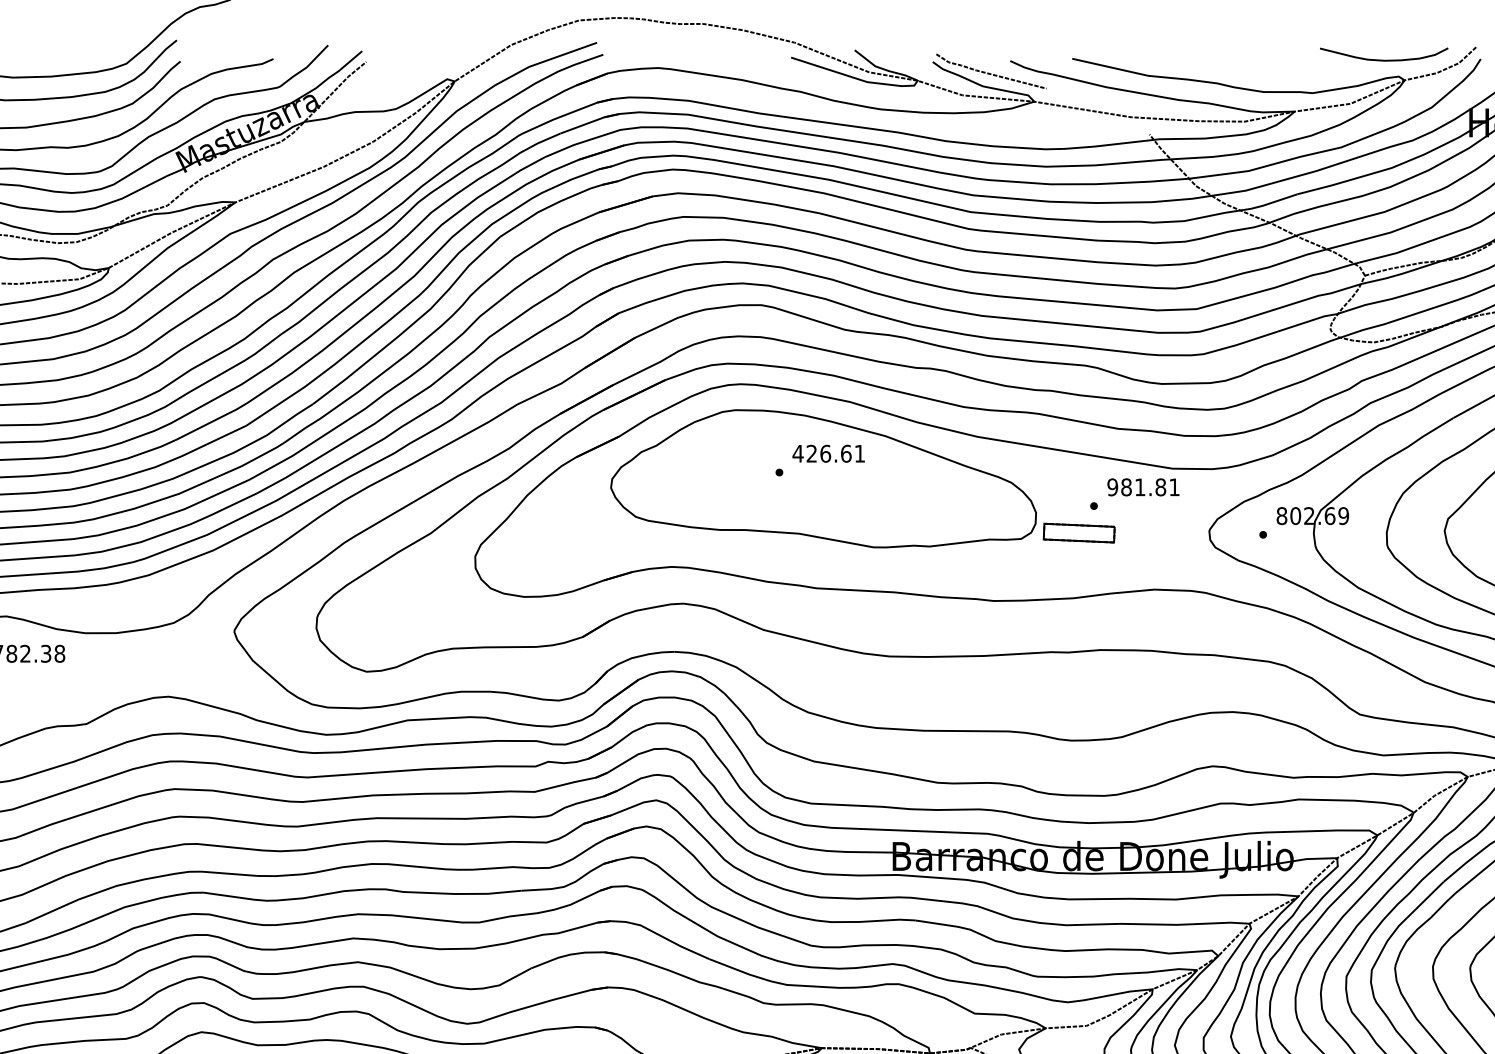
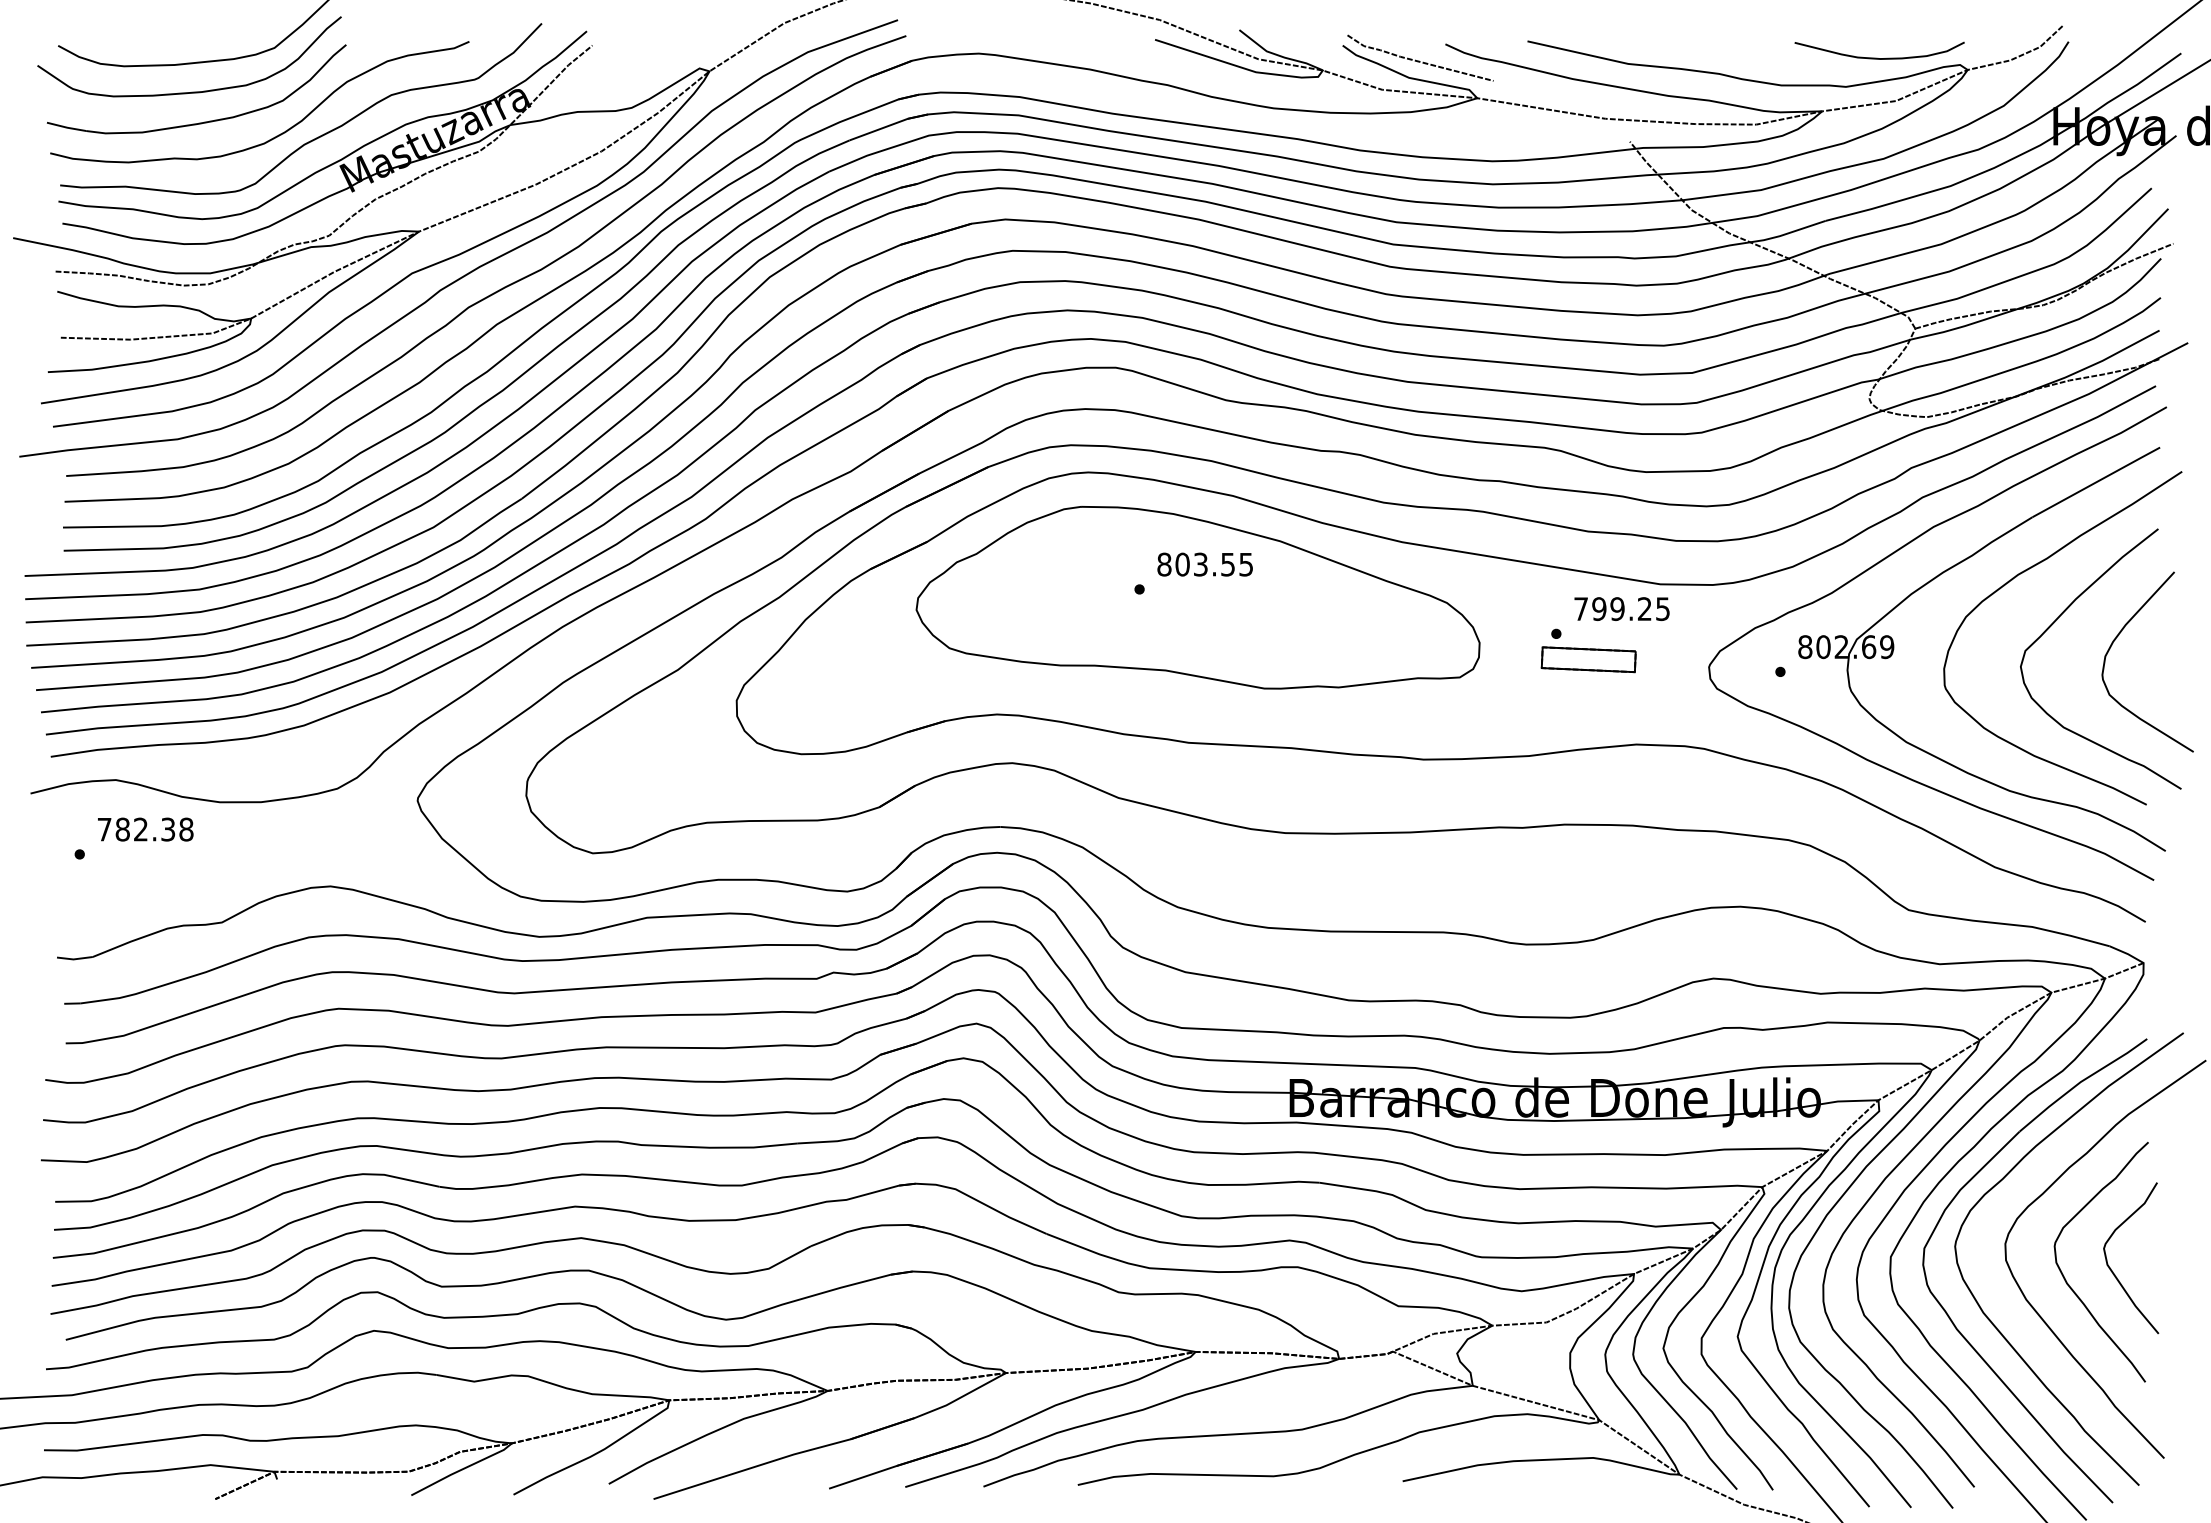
curve: (1382, 59) -> (1877, 57), moved
text: (828, 453) -> (1204, 564), 426.61 -> 803.55
text: (1143, 487) -> (1621, 609), 981.81 -> 799.25
part: (1079, 532) -> (1588, 659), moved

